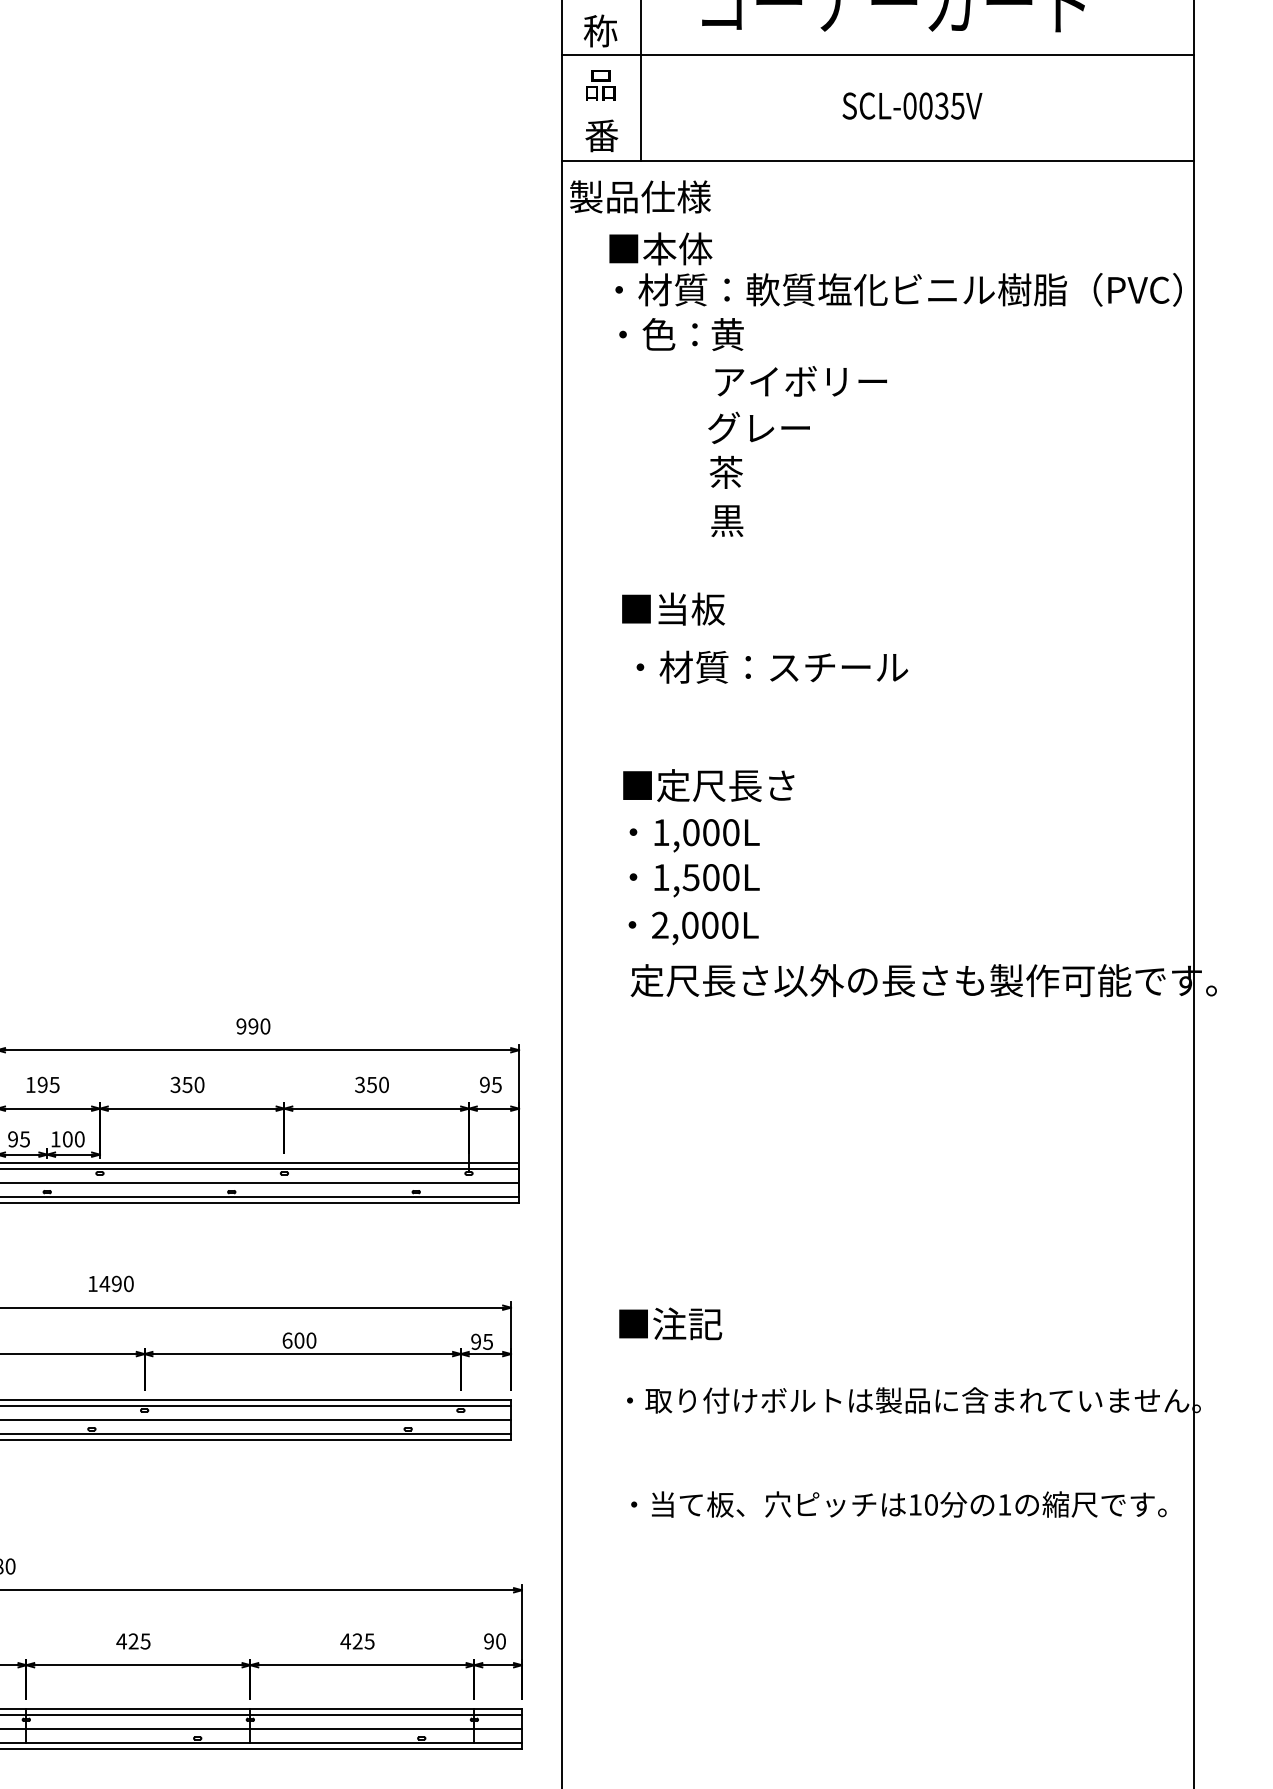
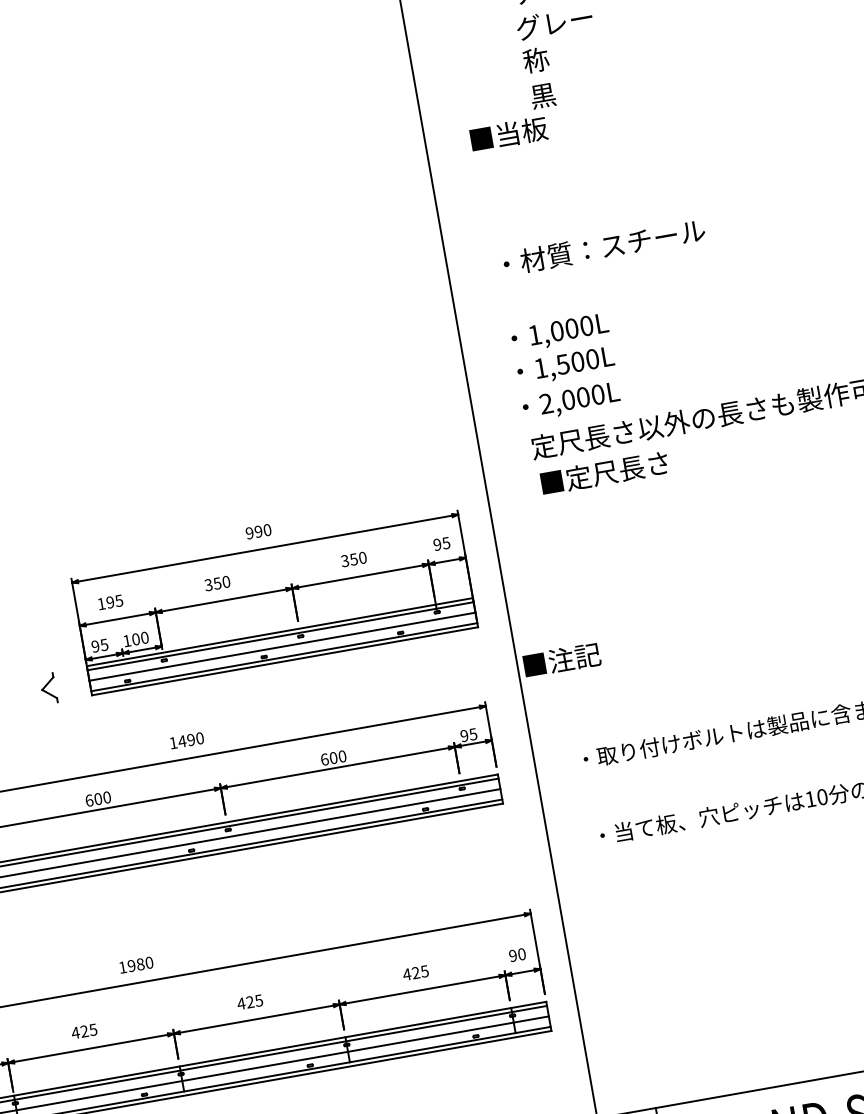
text: (725, 471) -> (535, 59), 茶 -> 称
text: (673, 608) -> (508, 133), moved
text: (772, 666) -> (604, 246), moved
text: (708, 785) -> (604, 473), moved
text: (670, 1323) -> (561, 659), moved

